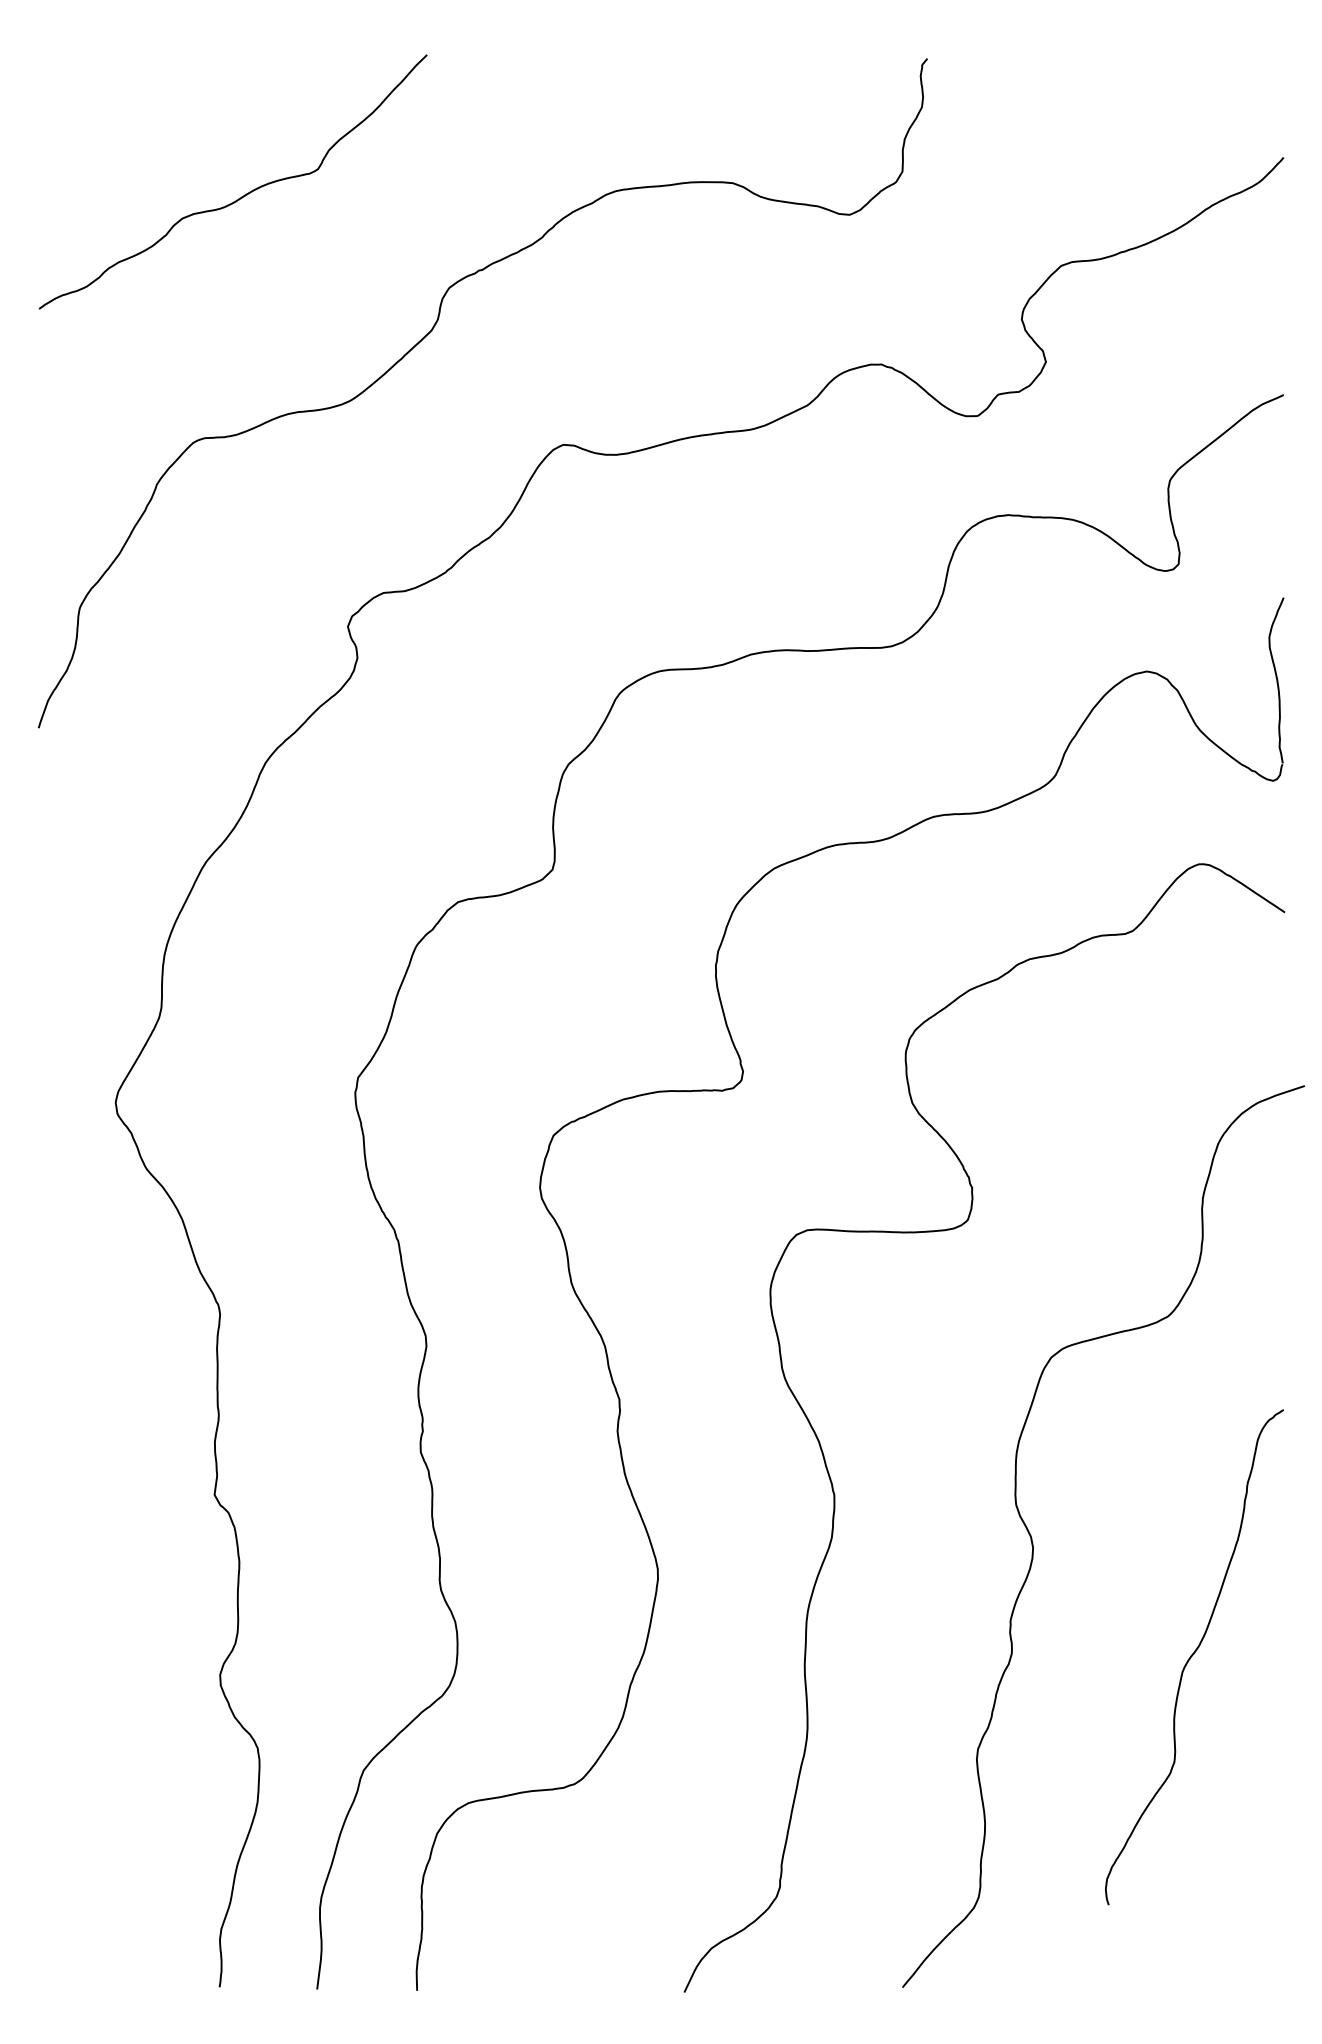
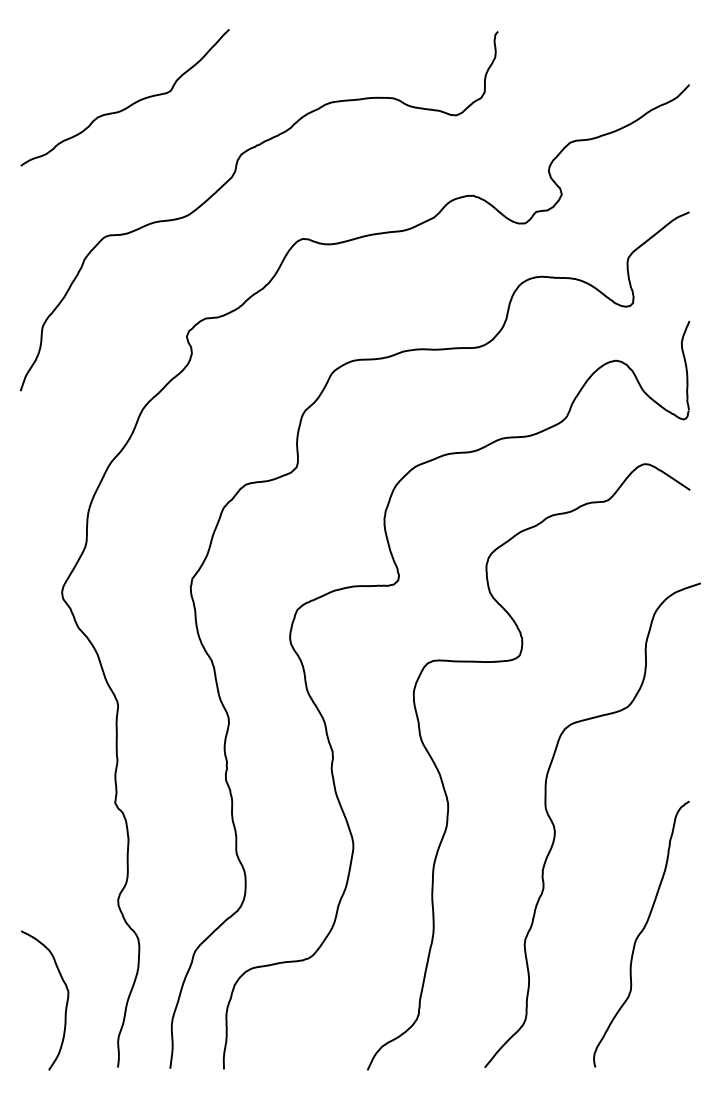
curve: (1194, 1655) -> (641, 933), moved
curve: (122, 1871) -> (65, 1005), added

